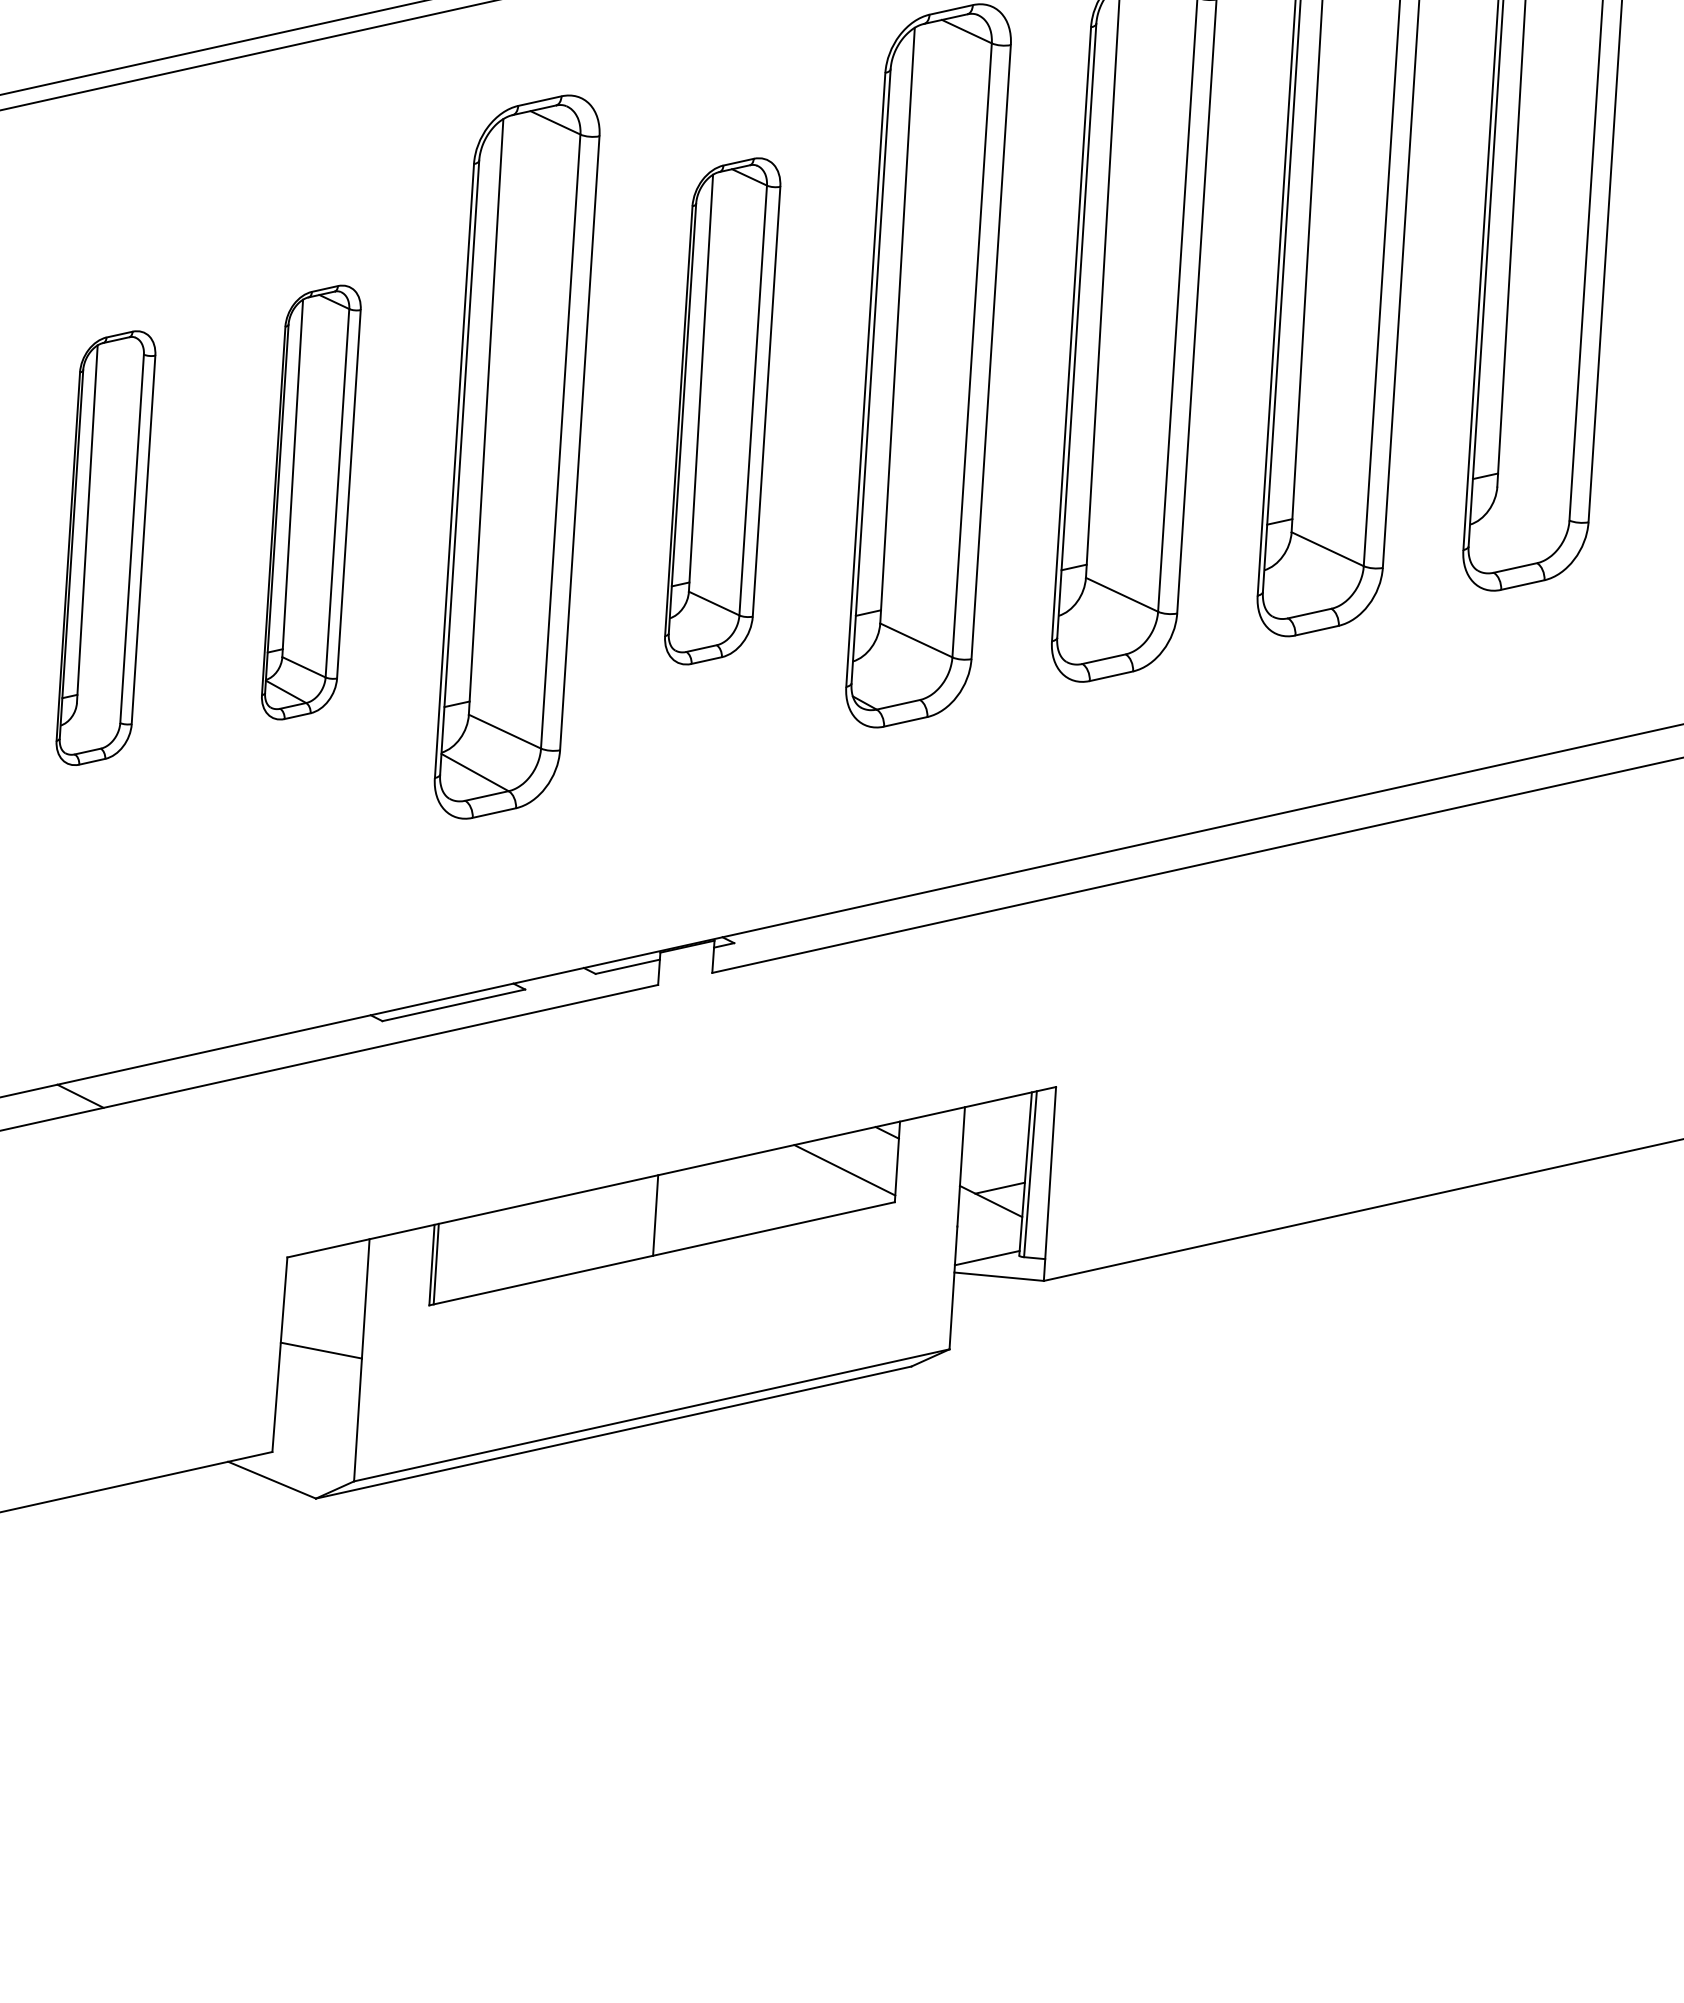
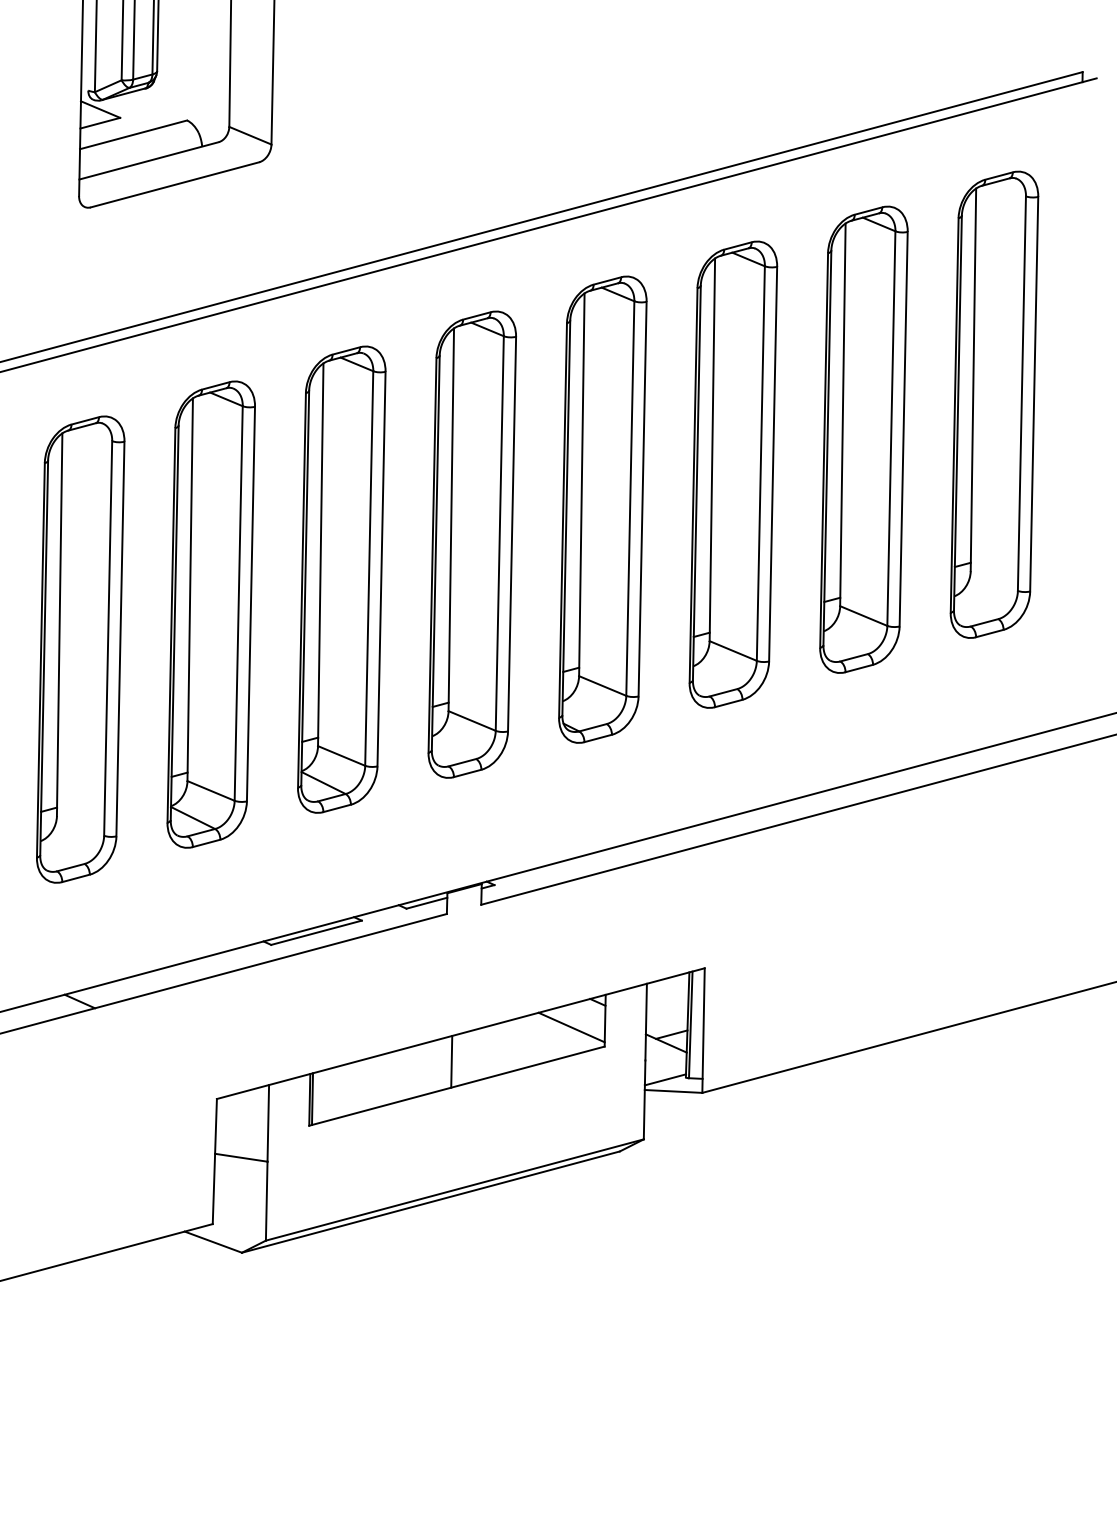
part: (721, 411) -> (471, 544), size x1.43
part: (310, 502) -> (210, 614), size x1.67
part: (105, 548) -> (80, 649), size x1.67

